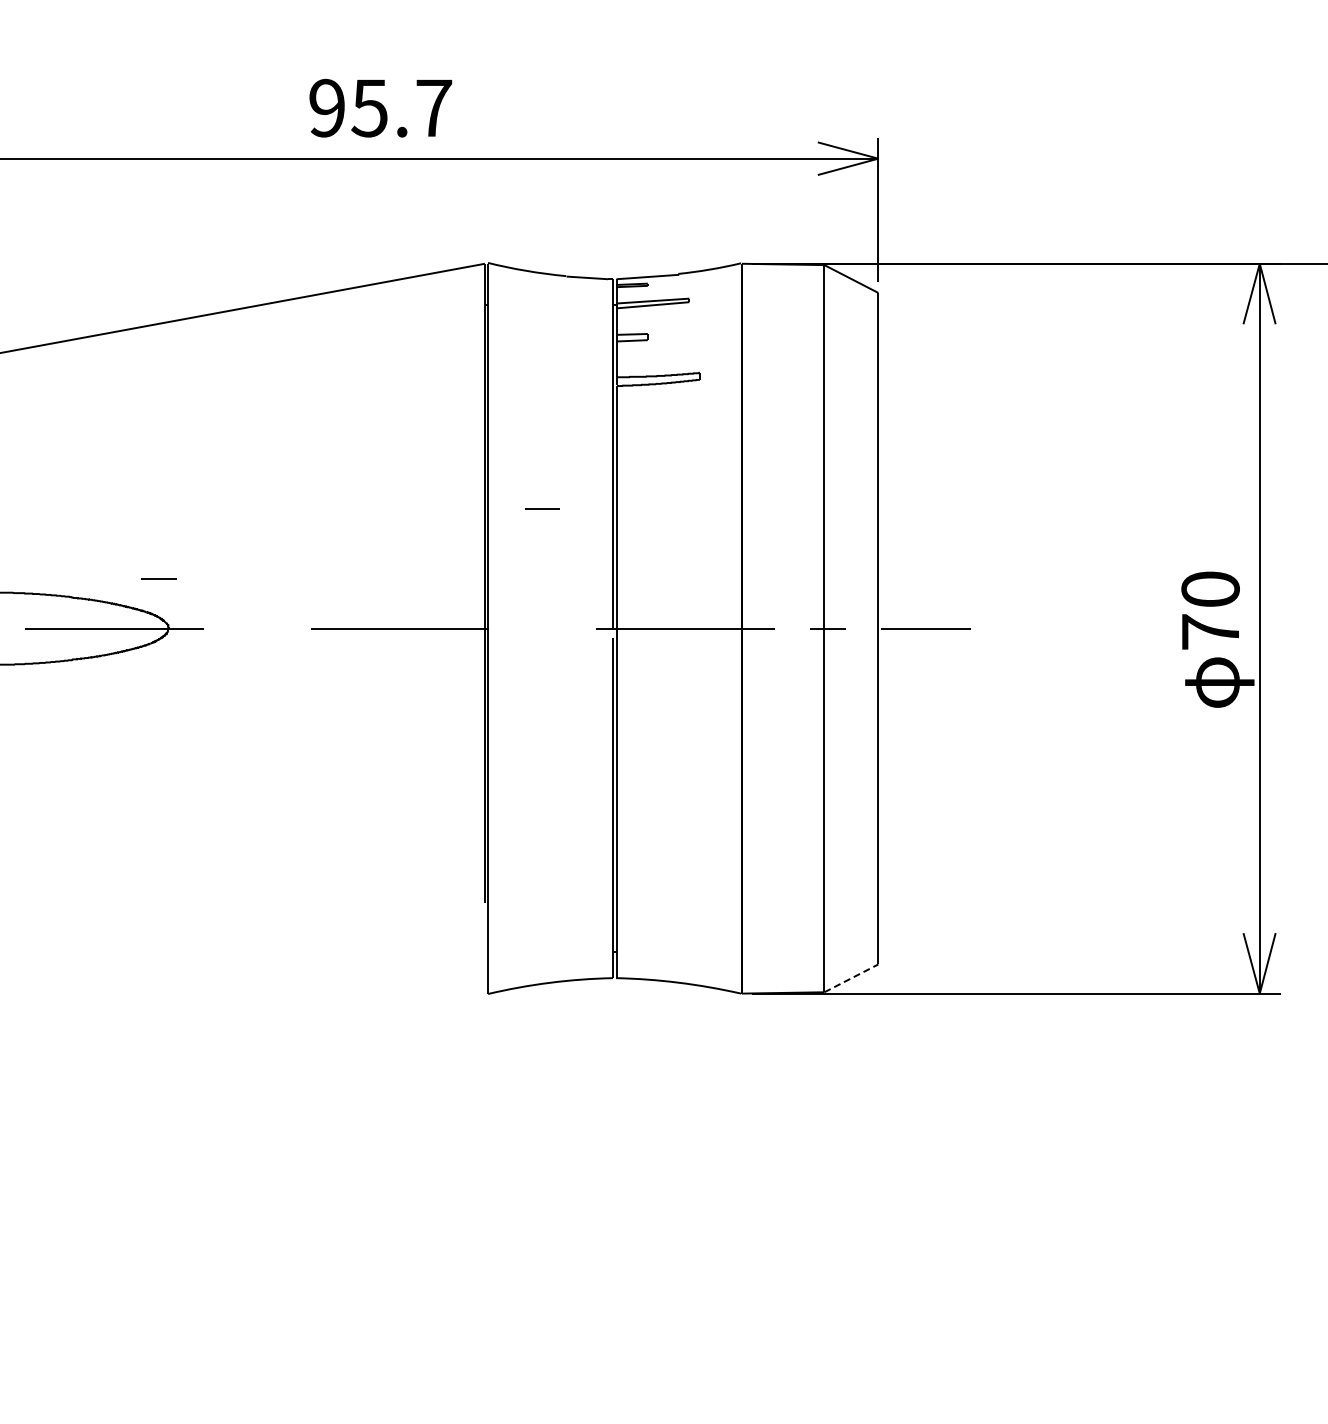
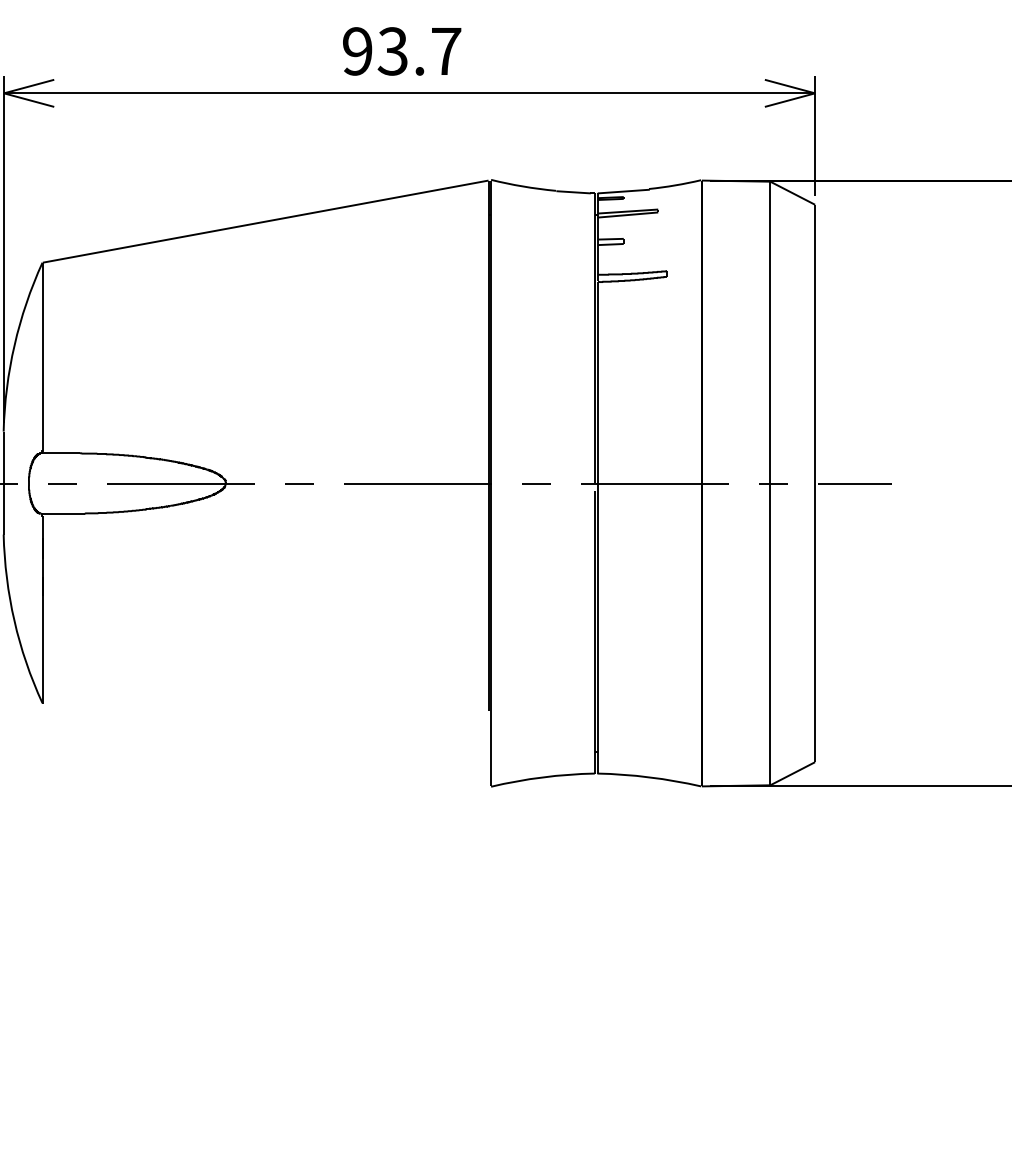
text: (369, 107) -> (392, 50), 95.7 -> 93.7
line: (542, 508) -> (536, 483), moved
line: (158, 578) -> (298, 483), moved
line: (851, 978) -> (792, 773), dashed -> solid

